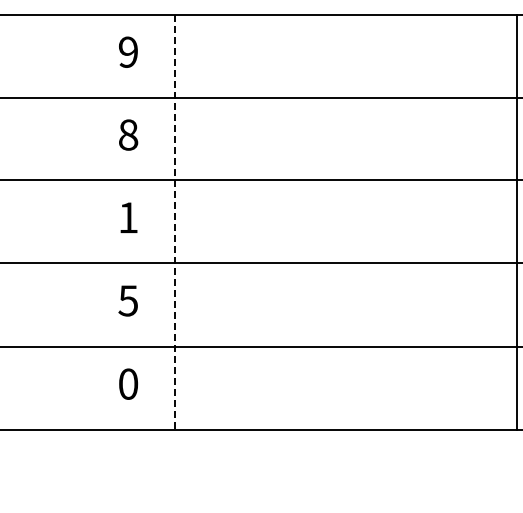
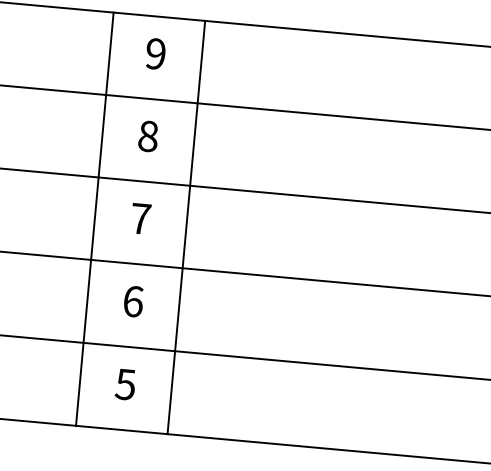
text: (128, 217) -> (140, 218), 1 -> 7
line: (82, 221) -> (94, 218), added
line: (174, 222) -> (186, 227), dashed -> solid
text: (128, 300) -> (133, 301), 5 -> 6
text: (128, 383) -> (125, 383), 0 -> 5

